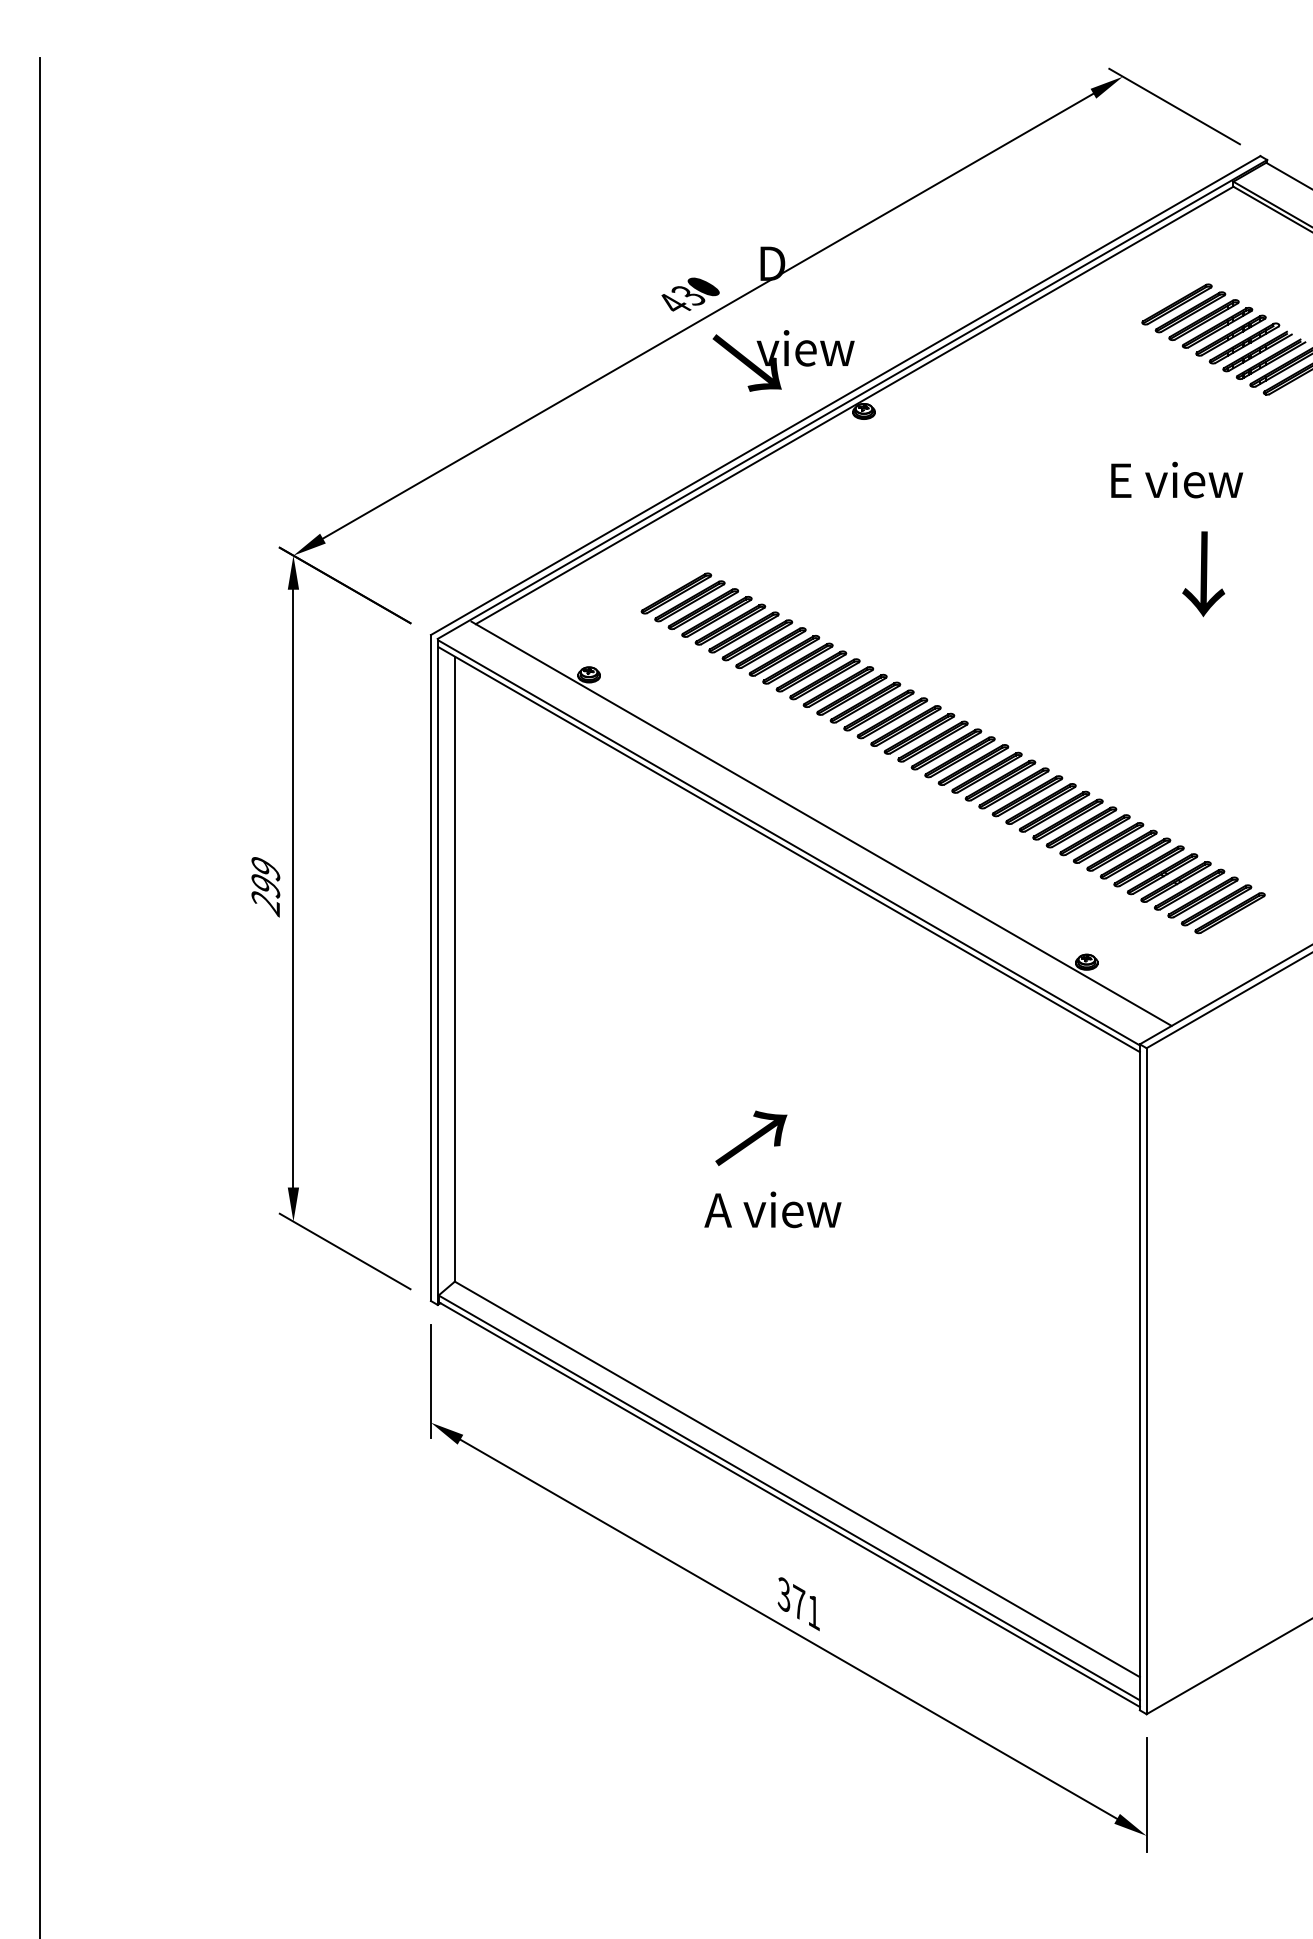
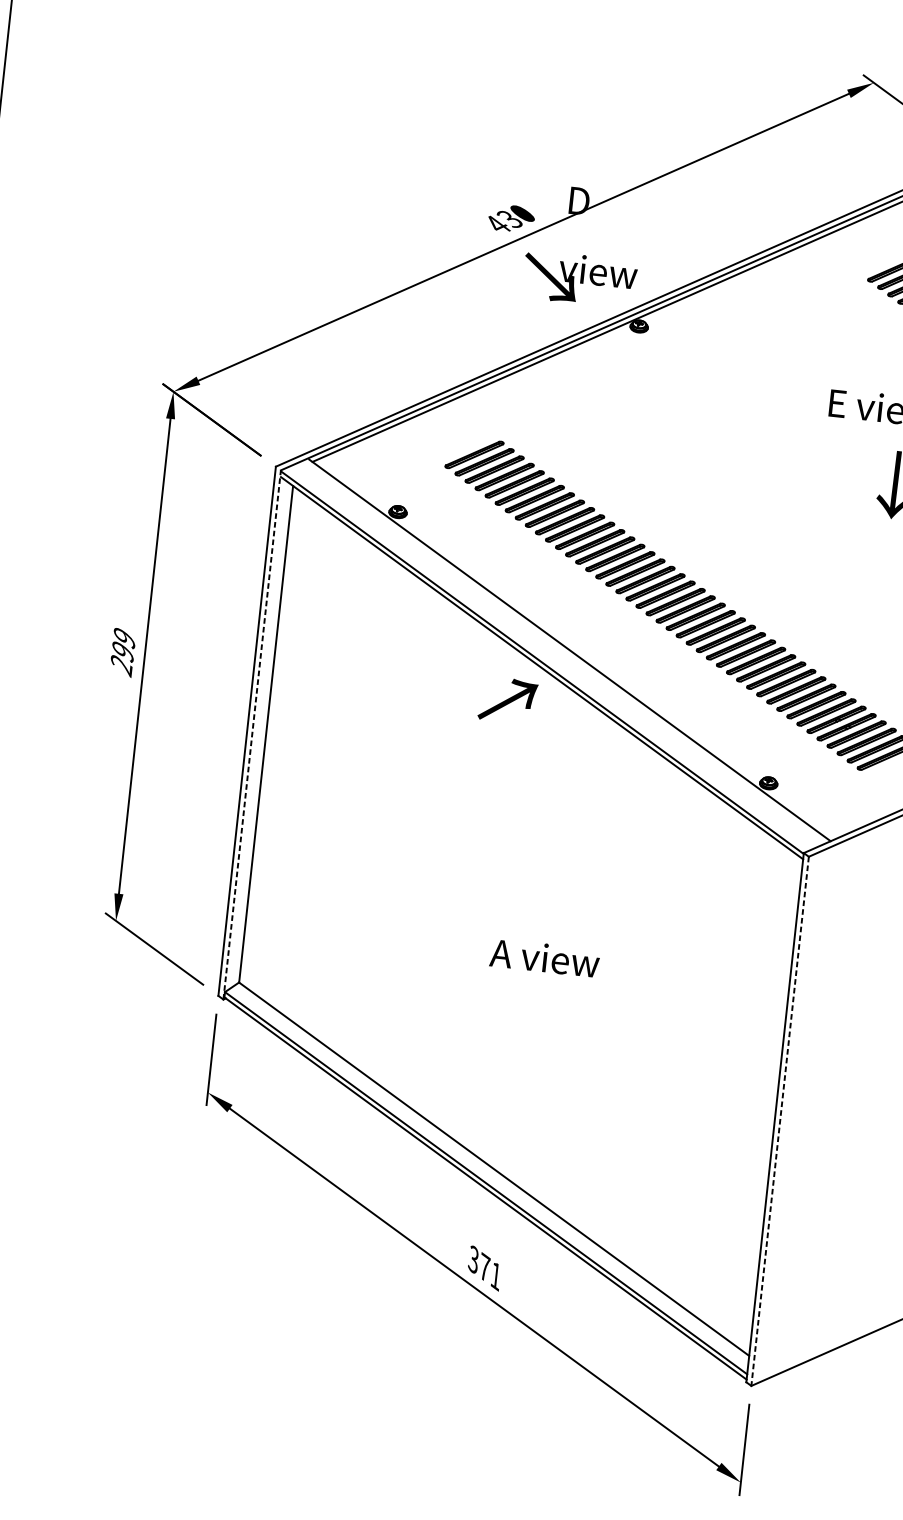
line: (437, 971) -> (252, 734), solid -> dashed
text: (751, 1137) -> (508, 699), moved
text: (772, 1209) -> (544, 957), moved
line: (1146, 1381) -> (779, 1121), solid -> dashed

